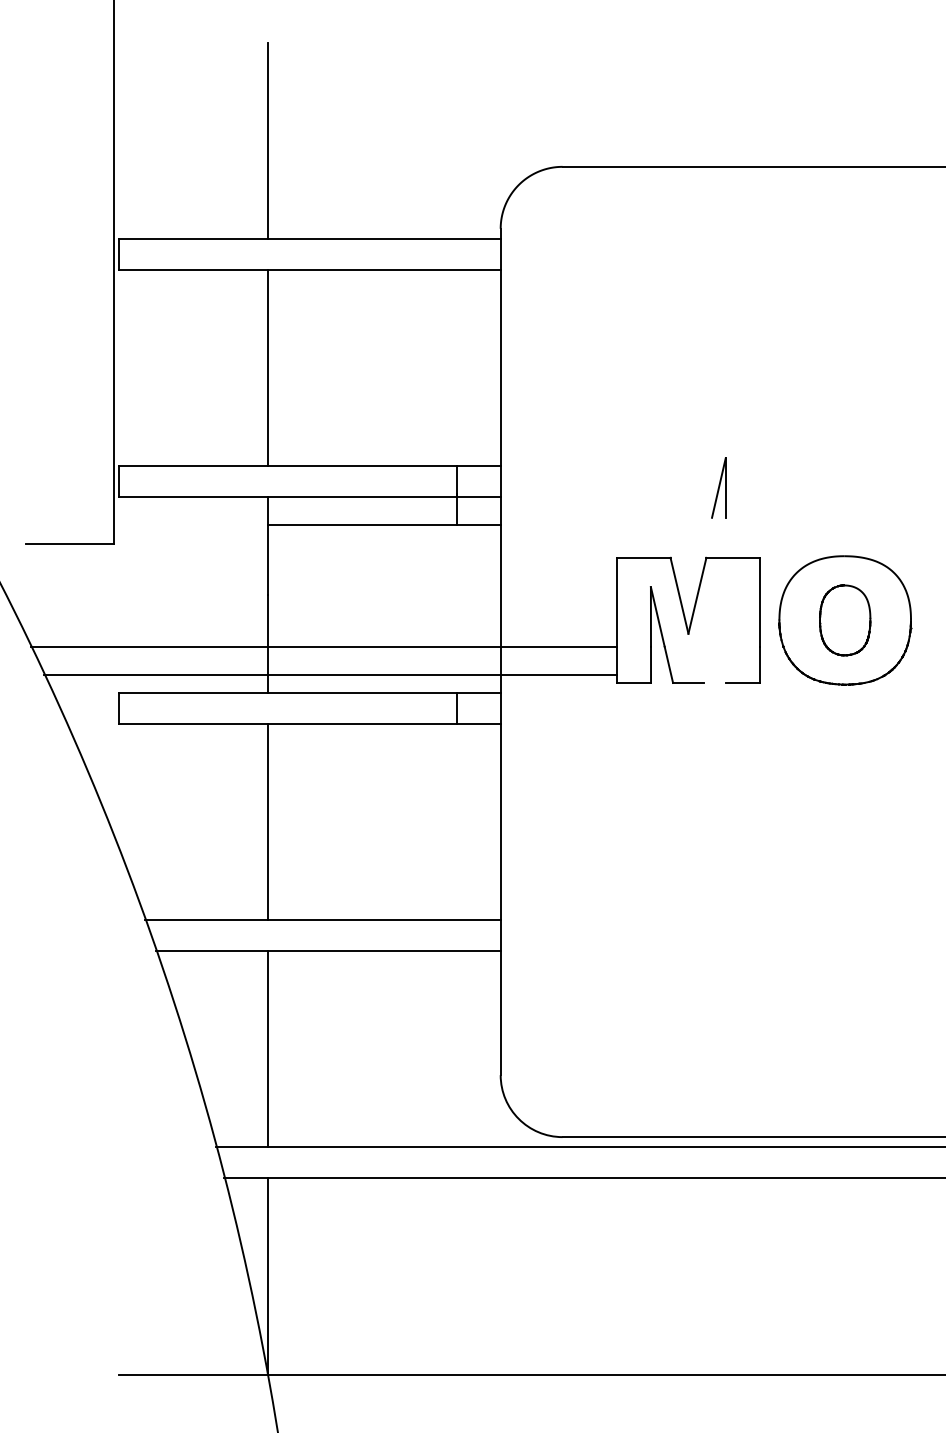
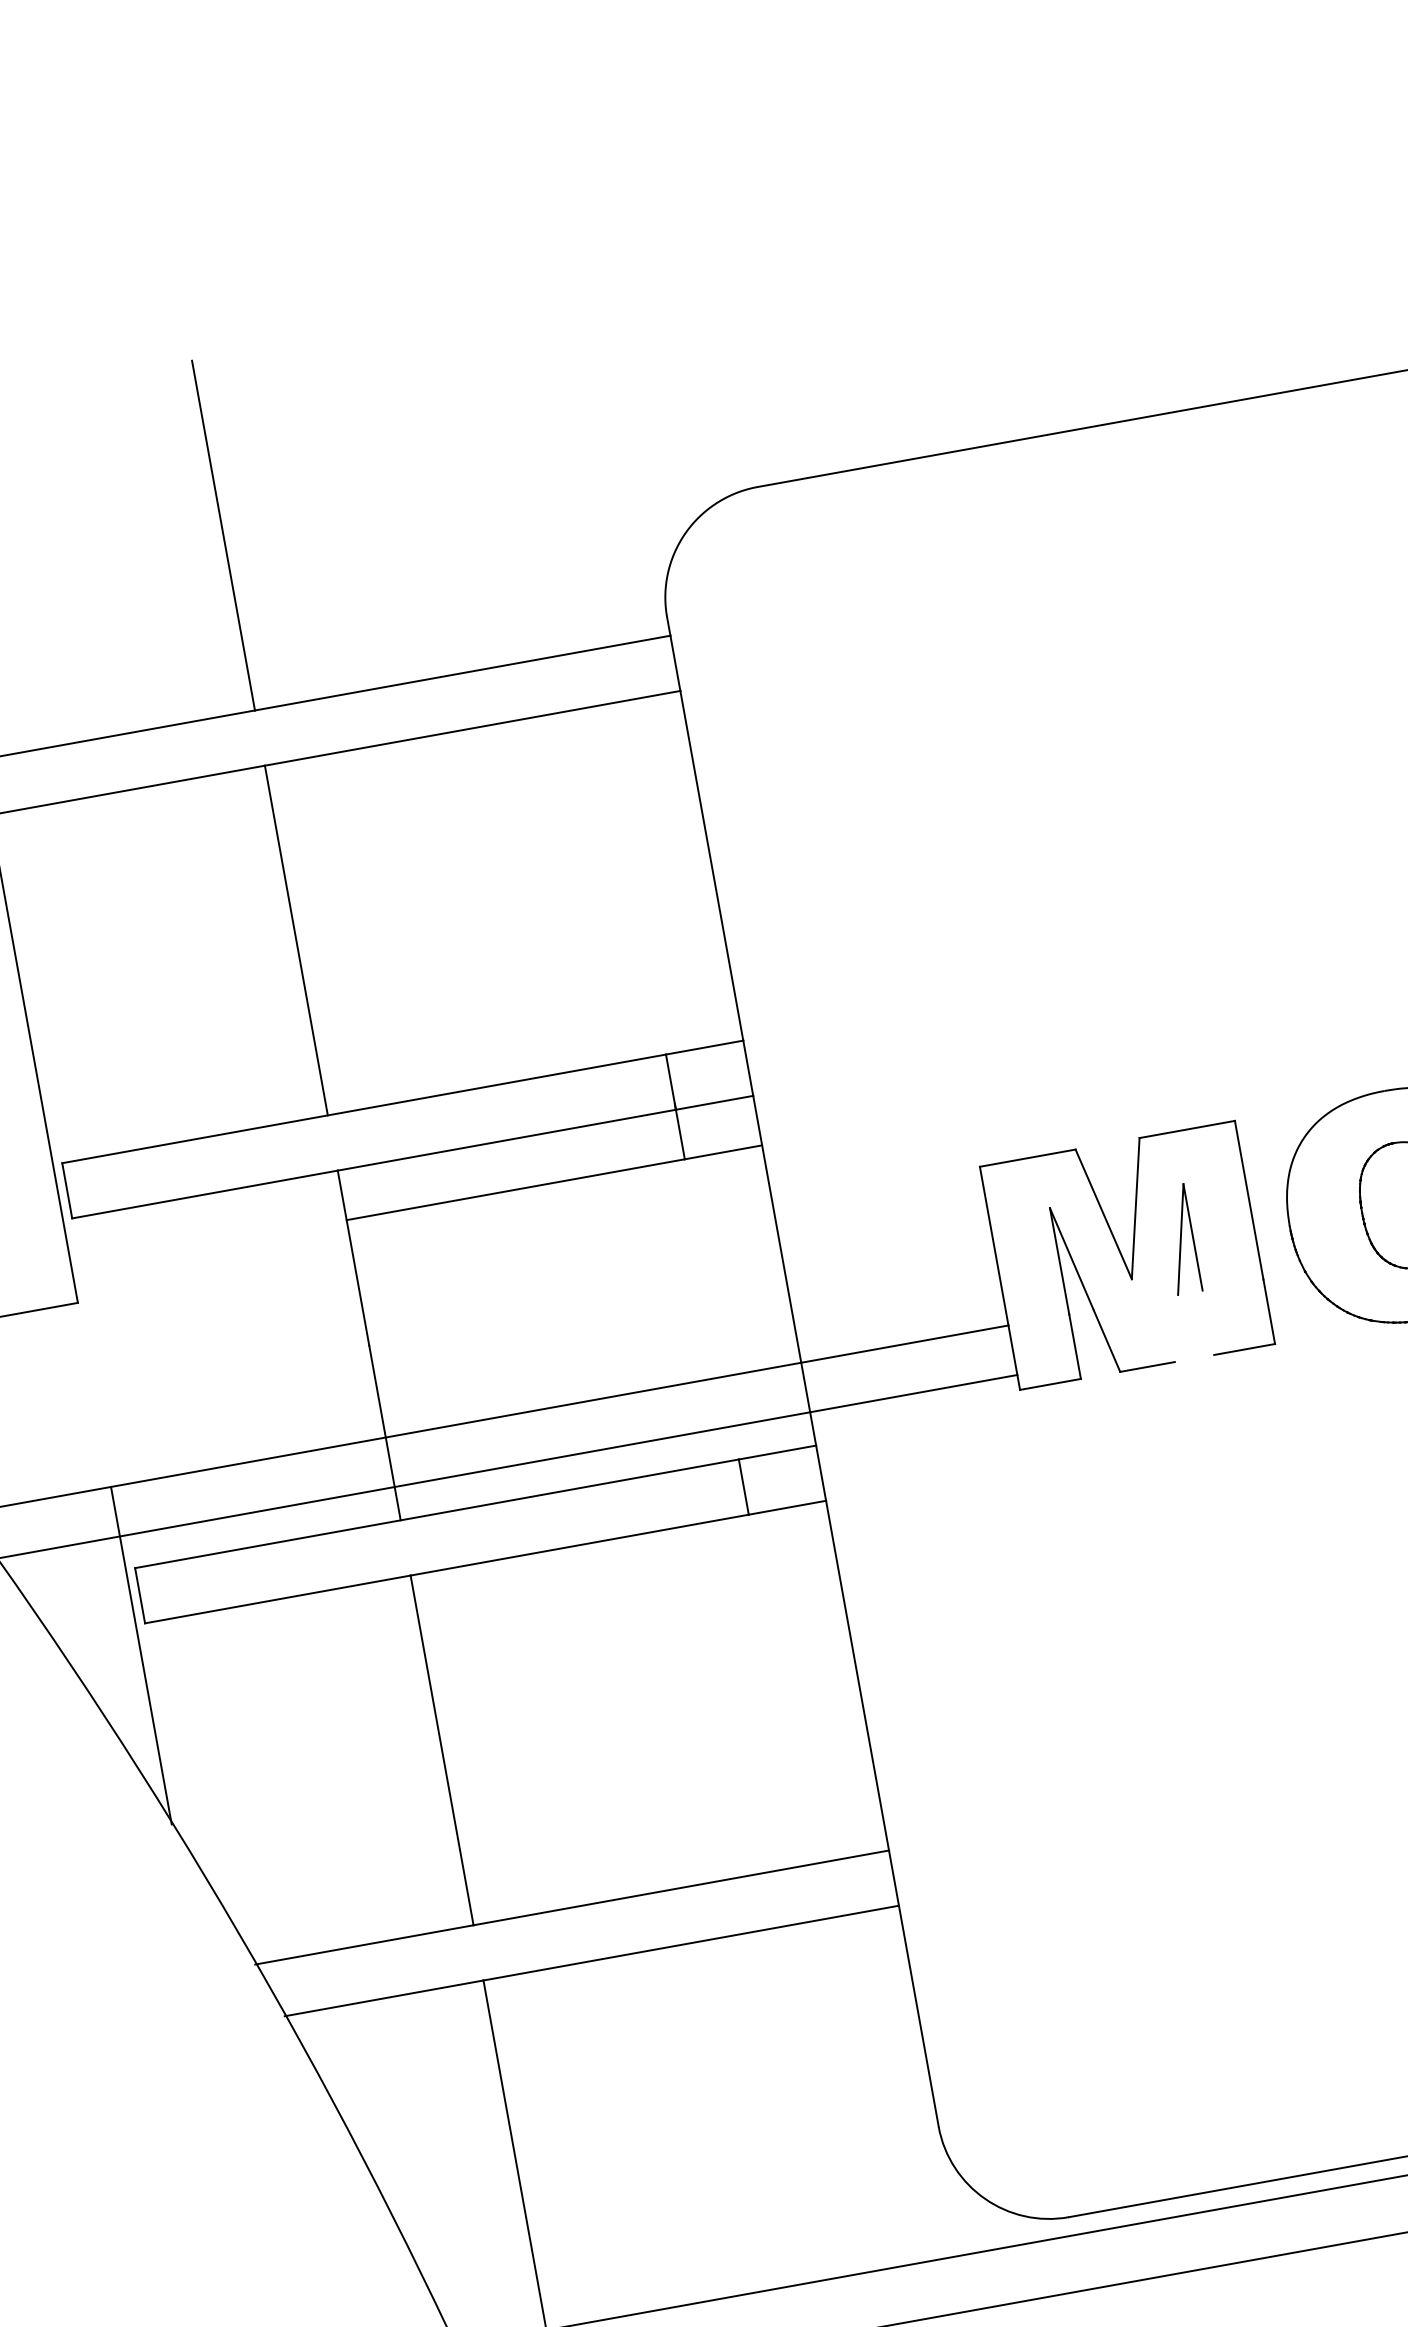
part: (718, 487) -> (1179, 1238), moved
line: (113, 741) -> (141, 1655), added

